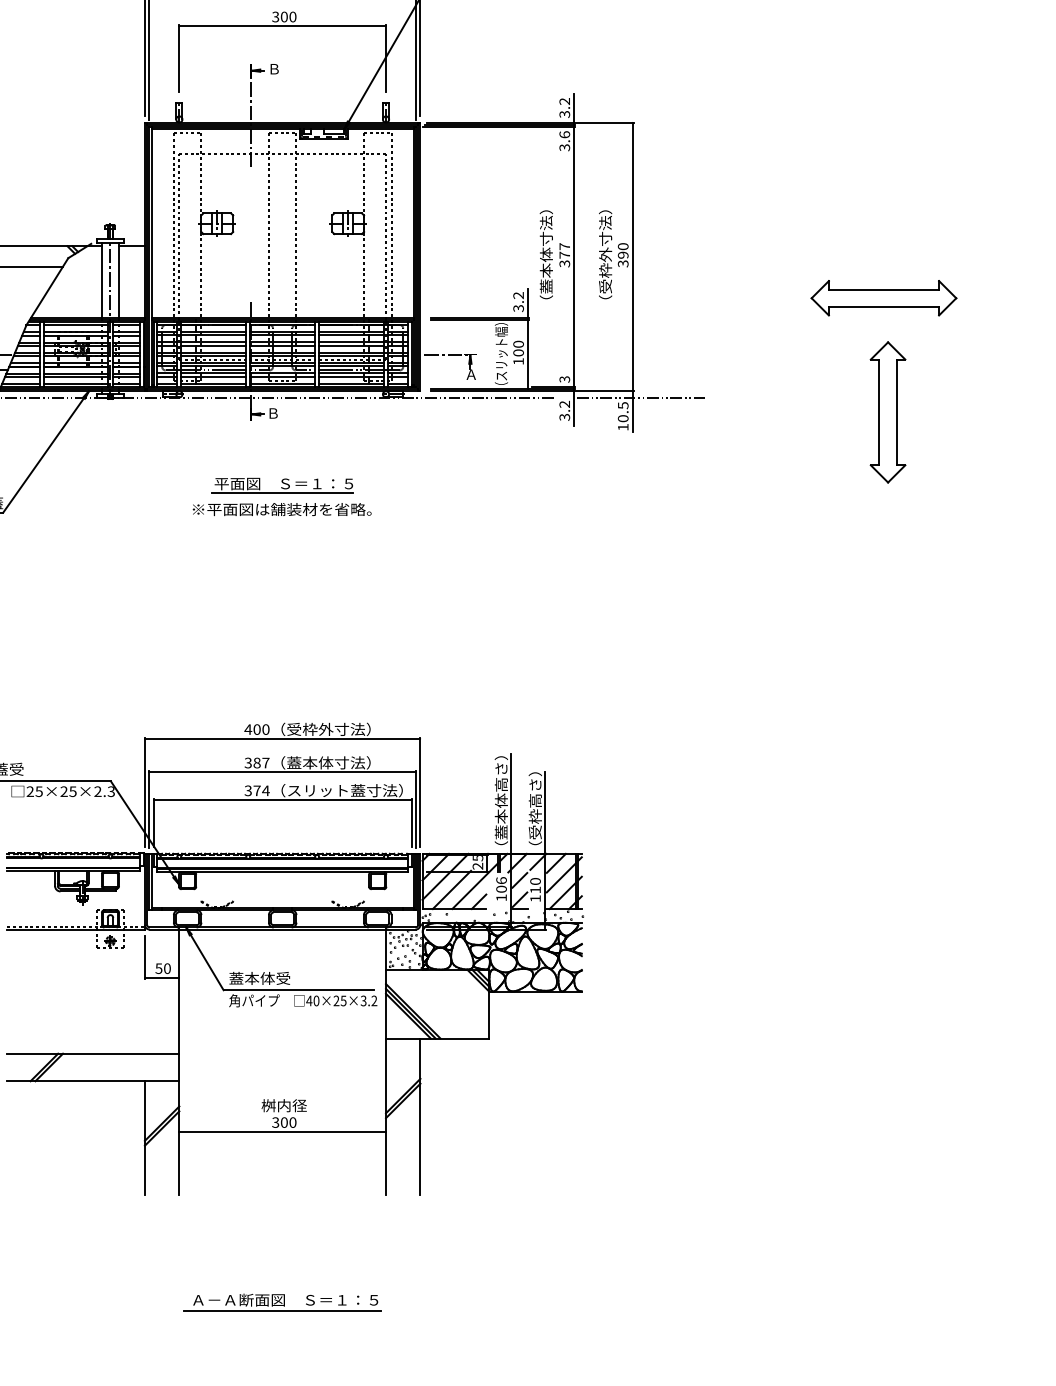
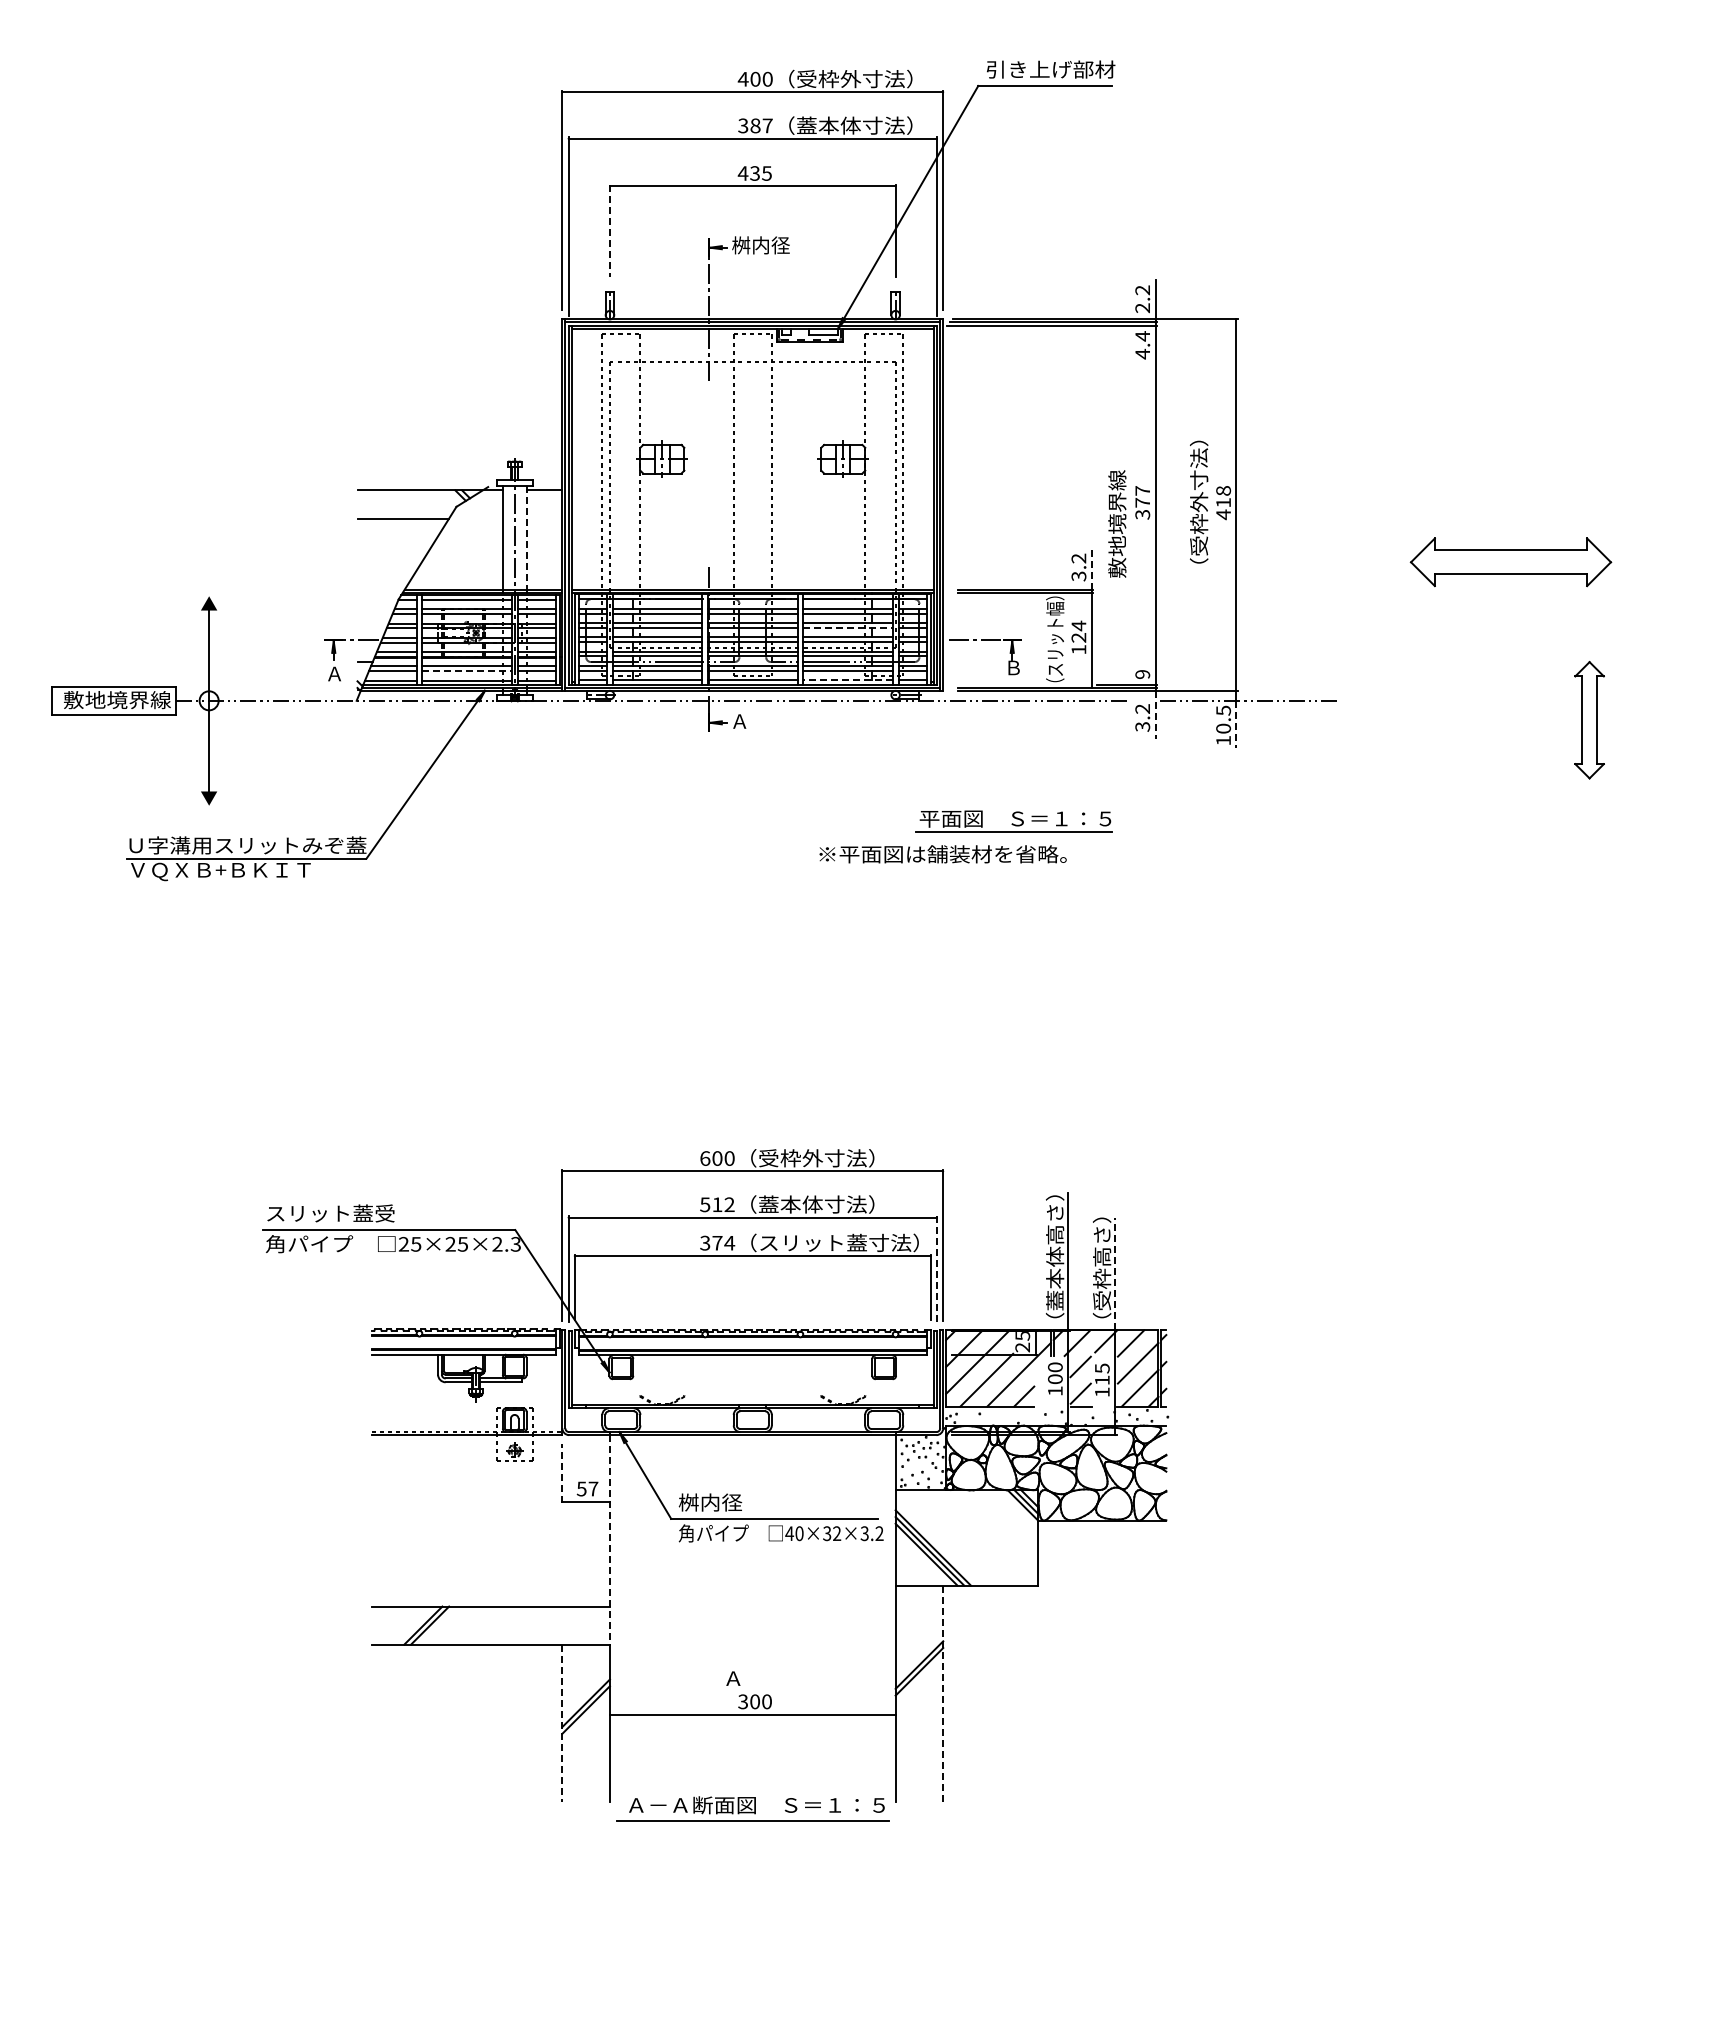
text: (283, 17) -> (754, 173), 300 -> 435
line: (179, 58) -> (609, 231), solid -> dashed
text: (288, 69) -> (760, 245), Ｂ -> 桝内径
text: (565, 114) -> (1143, 308), 3.2 -> 2.2
text: (564, 141) -> (1142, 345), 3.6 -> 4.4
text: (623, 255) -> (1223, 503), 390 -> 418
text: (546, 259) -> (1117, 508), （蓋本体寸法） -> 敷地境界線
line: (118, 280) -> (526, 537), solid -> dashed
part: (883, 298) -> (1510, 562), moved
line: (527, 302) -> (1091, 568), solid -> dashed
line: (351, 345) -> (848, 627), solid -> dashed
text: (518, 348) -> (1078, 631), 100 -> 124
text: (471, 374) -> (1013, 667), Ａ -> Ｂ
line: (76, 377) -> (467, 671), solid -> dashed
text: (564, 379) -> (1142, 674), 3 -> 9
line: (351, 383) -> (848, 680), solid -> dashed
line: (574, 409) -> (1155, 715), solid -> dashed
part: (887, 412) -> (1589, 720), size x0.6
text: (273, 413) -> (739, 721), Ｂ -> Ａ
line: (632, 415) -> (1236, 724), solid -> dashed
part: (282, 485) -> (1013, 821), moved
text: (281, 509) -> (942, 854), moved
text: (247, 729) -> (704, 1158), 400 -> 600
text: (257, 762) -> (717, 1204), 387 -> 512
line: (416, 809) -> (937, 1268), solid -> dashed
line: (545, 812) -> (1115, 1273), solid -> dashed
text: (501, 880) -> (1055, 1367), 106 -> 100
text: (534, 881) -> (1101, 1368), 110 -> 115
line: (145, 957) -> (562, 1473), solid -> dashed
text: (167, 968) -> (593, 1488), 50 -> 57
text: (259, 978) -> (720, 1502), 蓋本体受 -> 桝内径
text: (340, 1000) -> (832, 1533), 40×25×3.2 -> 40×32×3.2
line: (179, 1005) -> (609, 1539), solid -> dashed
text: (283, 1105) -> (754, 1678), 桝内径 -> Ａ
line: (420, 1117) -> (943, 1694), solid -> dashed
line: (145, 1138) -> (562, 1723), solid -> dashed
part: (282, 1302) -> (752, 1808), moved

